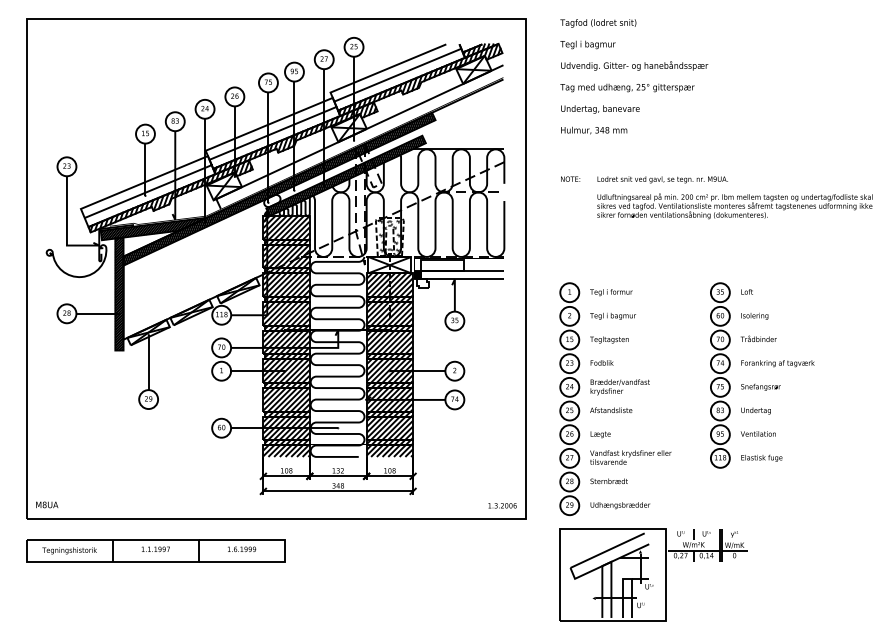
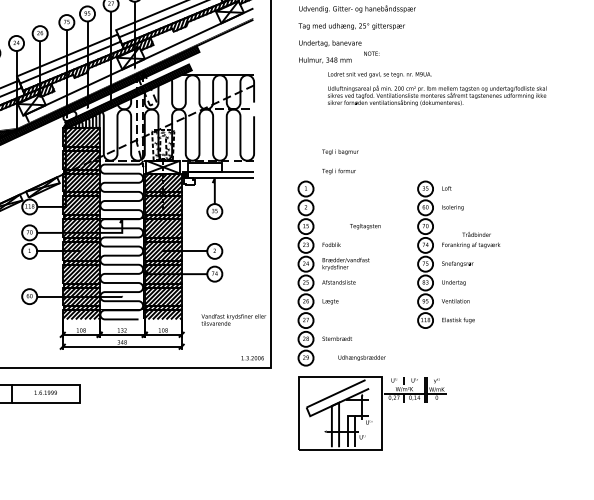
text: (570, 178) -> (371, 53), moved
text: (734, 197) -> (436, 88), moved
text: (611, 292) -> (339, 171), moved
text: (612, 315) -> (339, 151), moved
text: (758, 338) -> (476, 234), moved
text: (609, 339) -> (365, 226), moved
text: (630, 457) -> (233, 319), moved
text: (620, 505) -> (362, 357), moved

